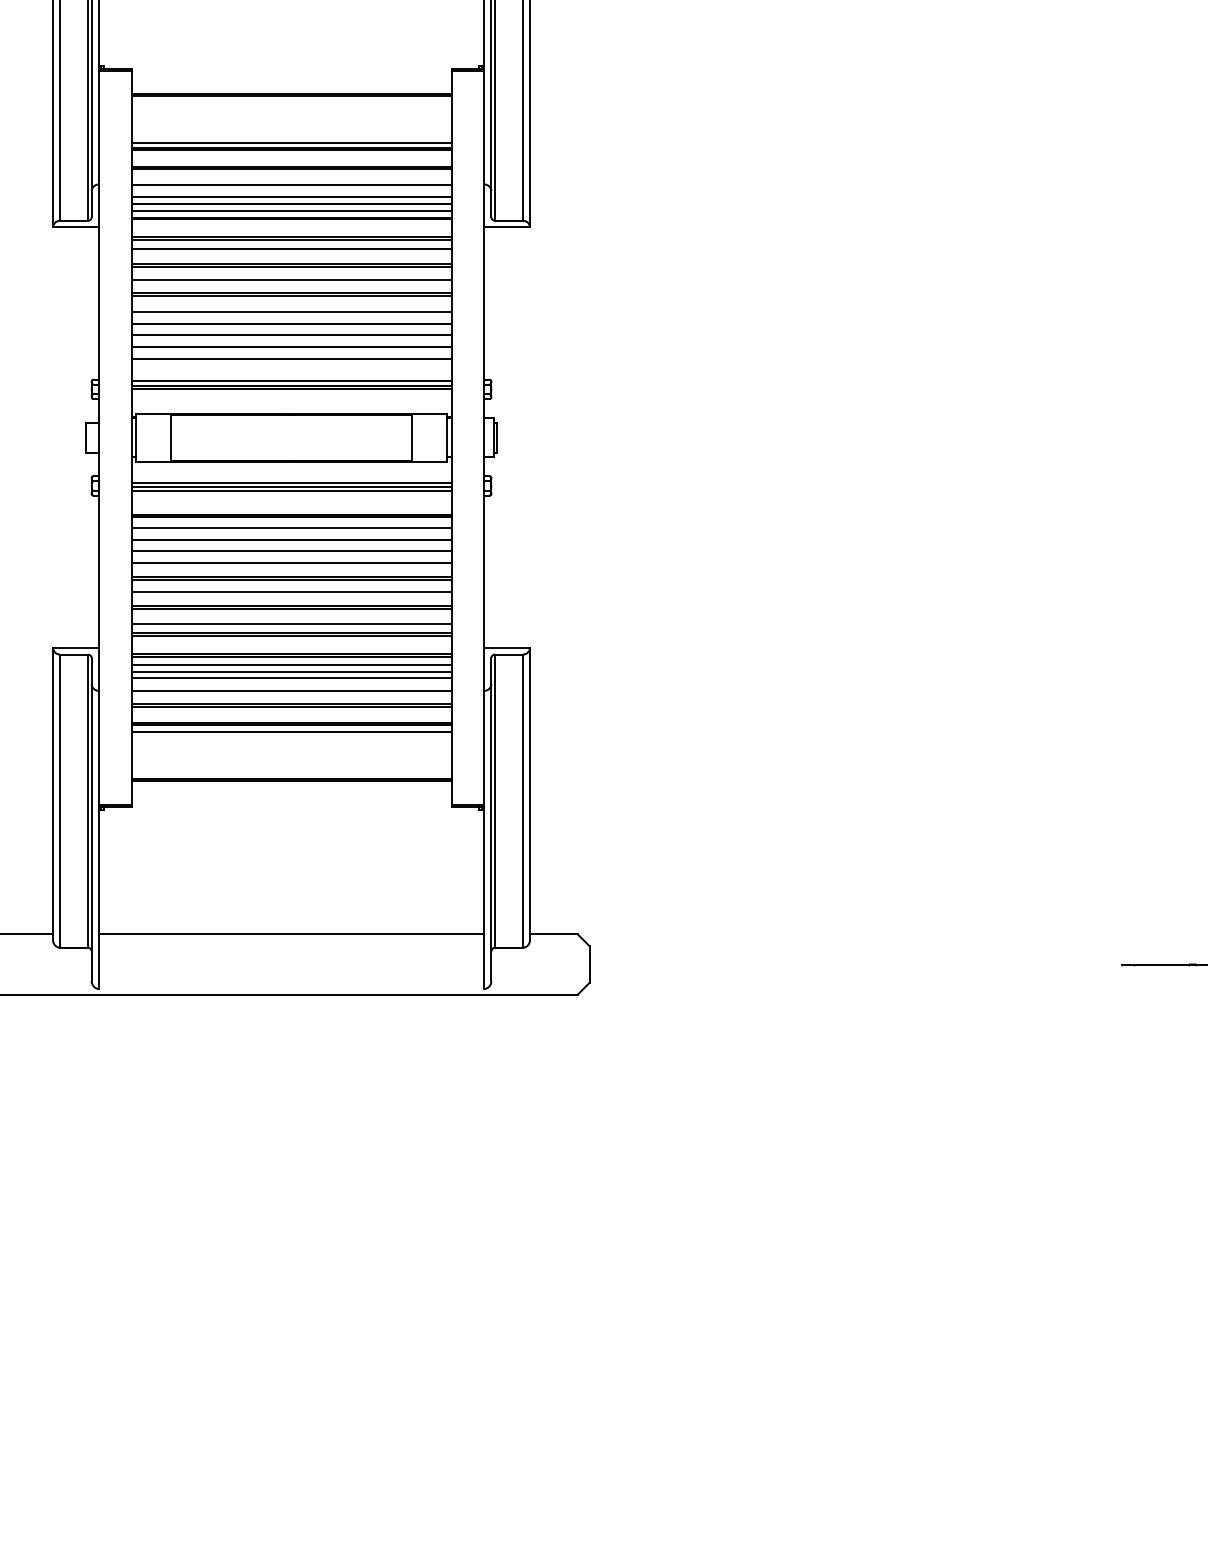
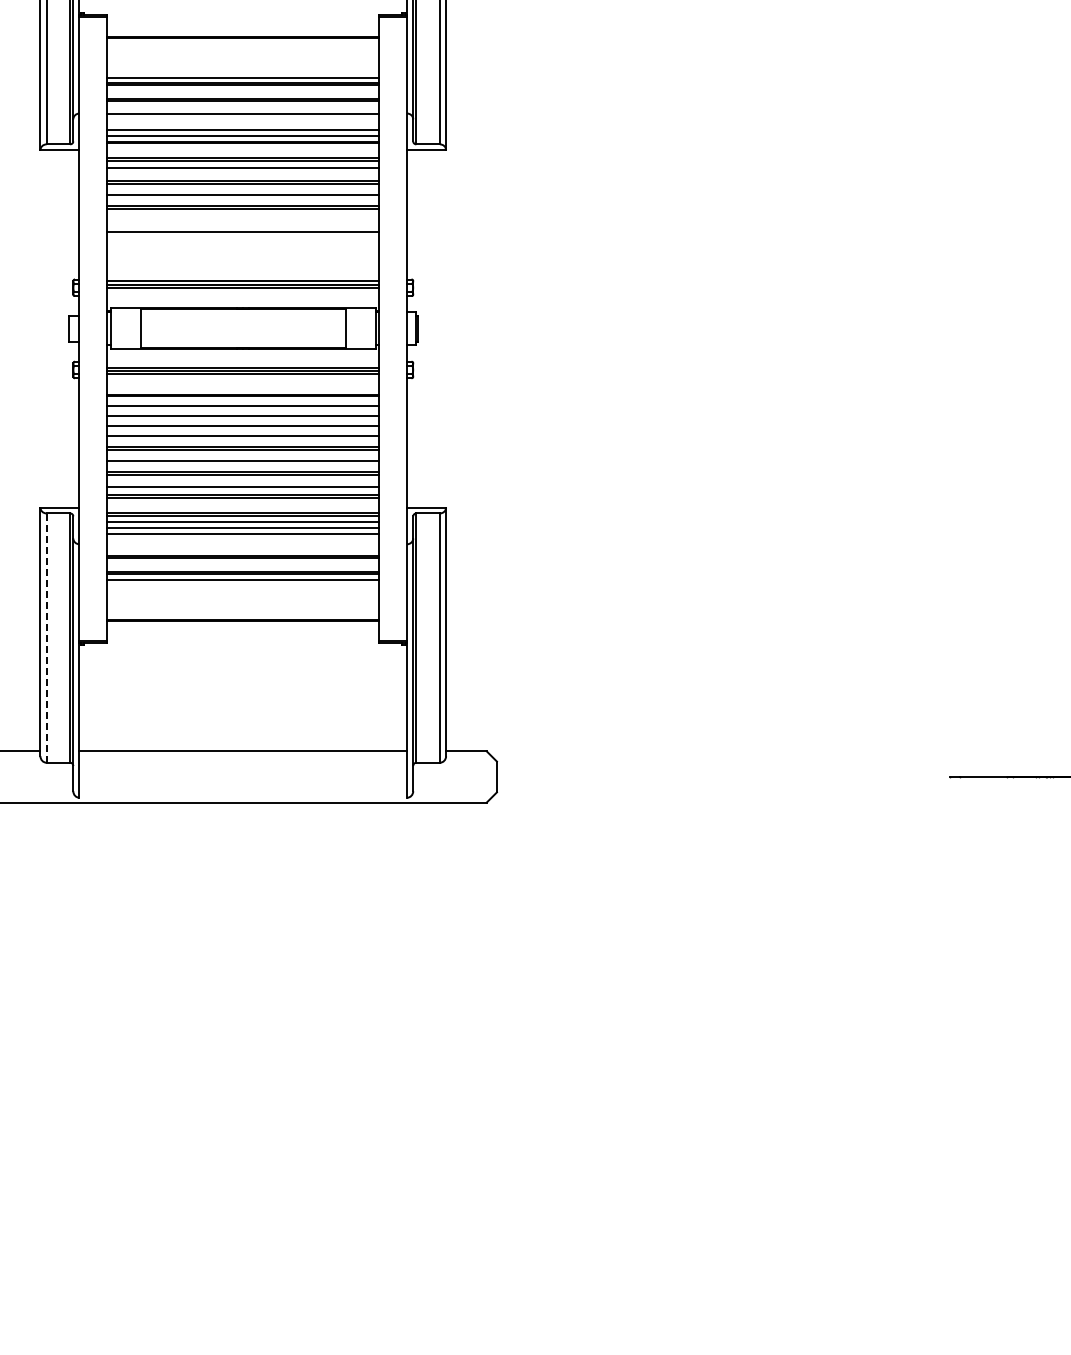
line: (291, 197) -> (243, 124), removed
line: (291, 312) -> (243, 222), removed
line: (291, 334) -> (243, 241), removed
line: (291, 346) -> (243, 251), removed
line: (291, 358) -> (243, 261), removed
line: (291, 689) -> (243, 543), removed
line: (60, 801) -> (46, 638), solid -> dashed

